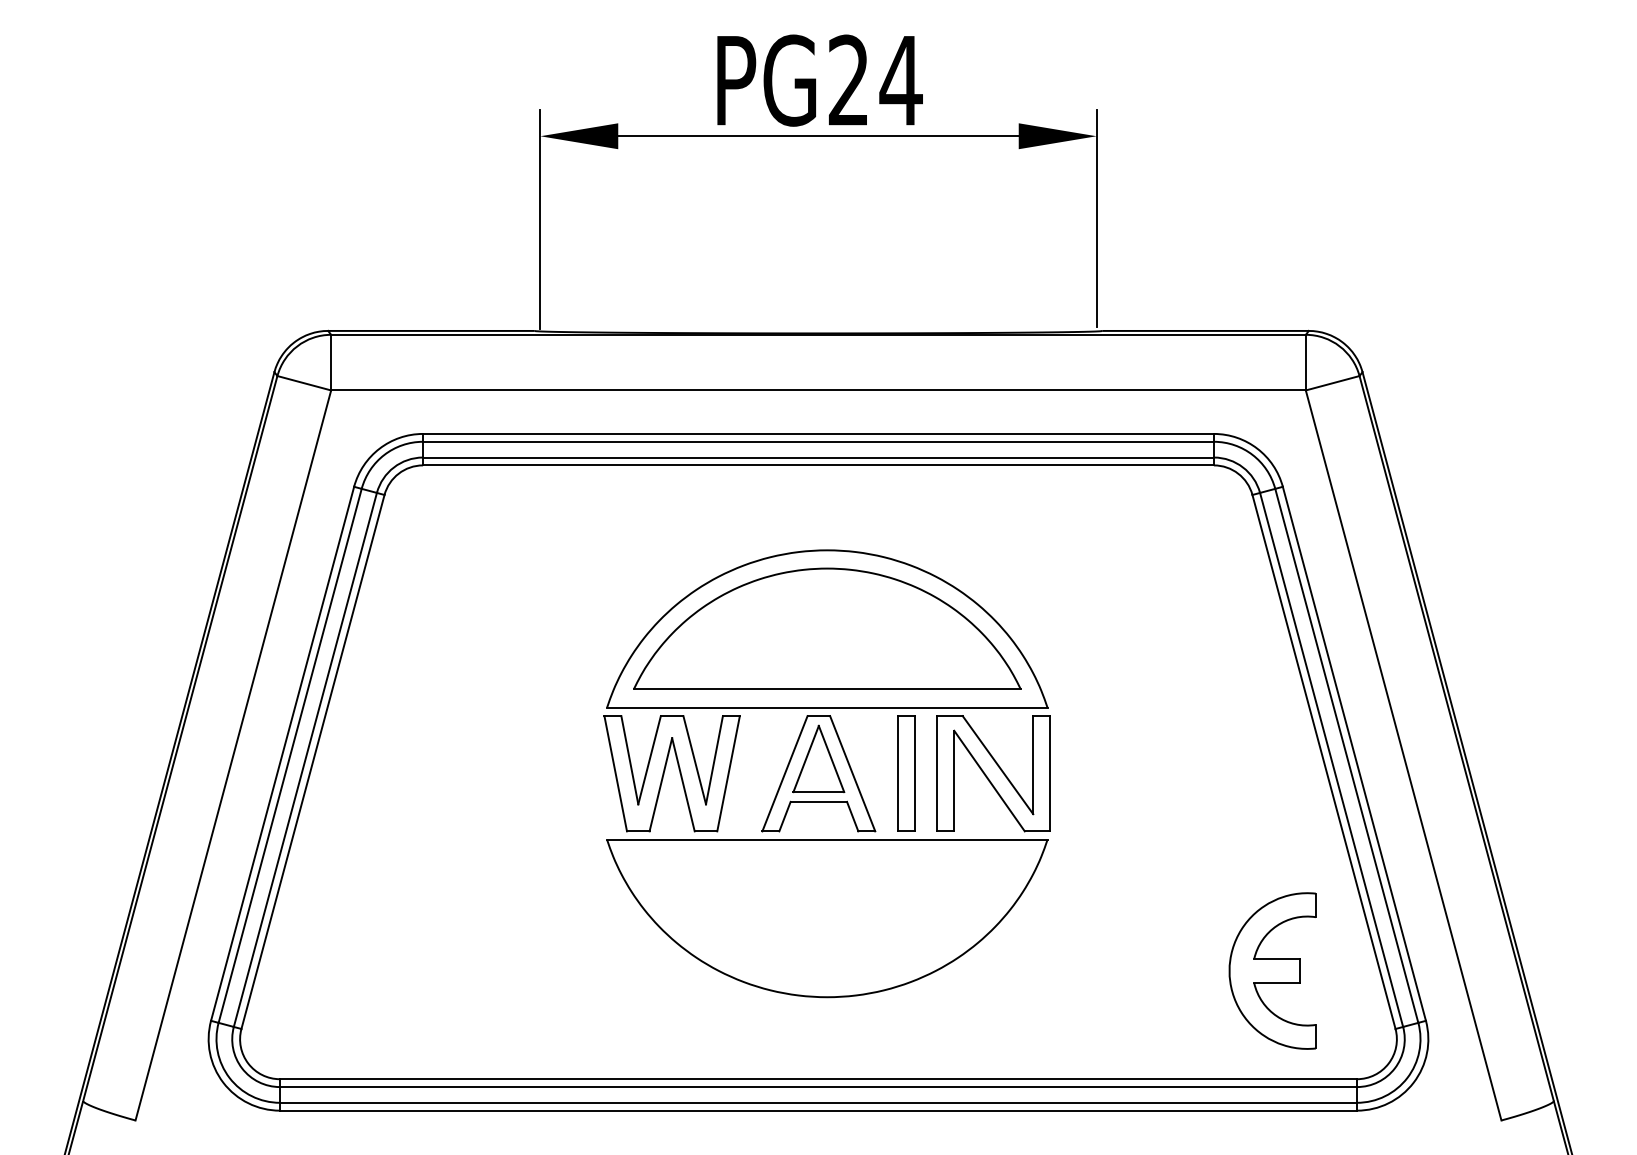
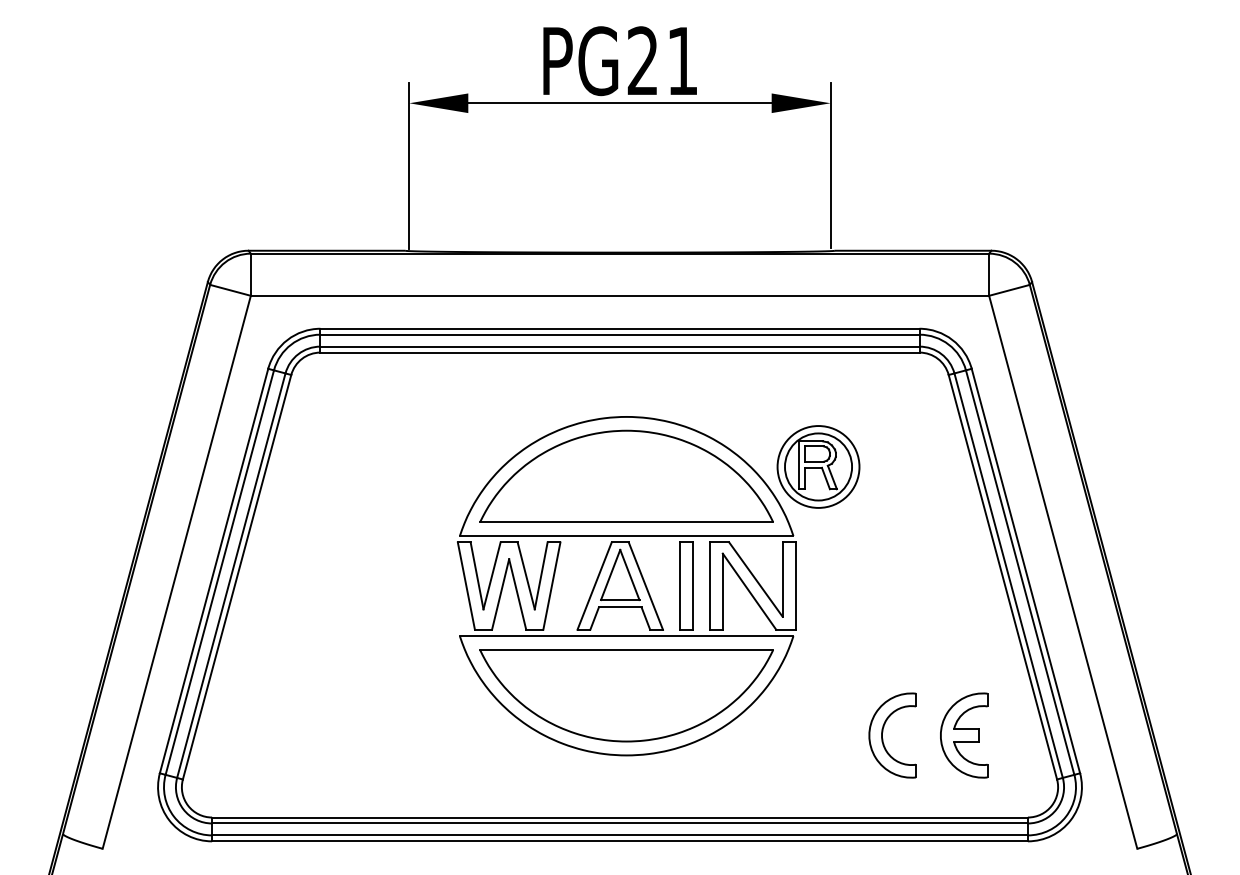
text: (901, 79) -> (682, 60), PG24 -> PG21
part: (1080, 615) -> (818, 466), added
part: (827, 918) -> (626, 695), added
part: (1166, 966) -> (883, 732), added
part: (1273, 970) -> (964, 735), size x0.71

